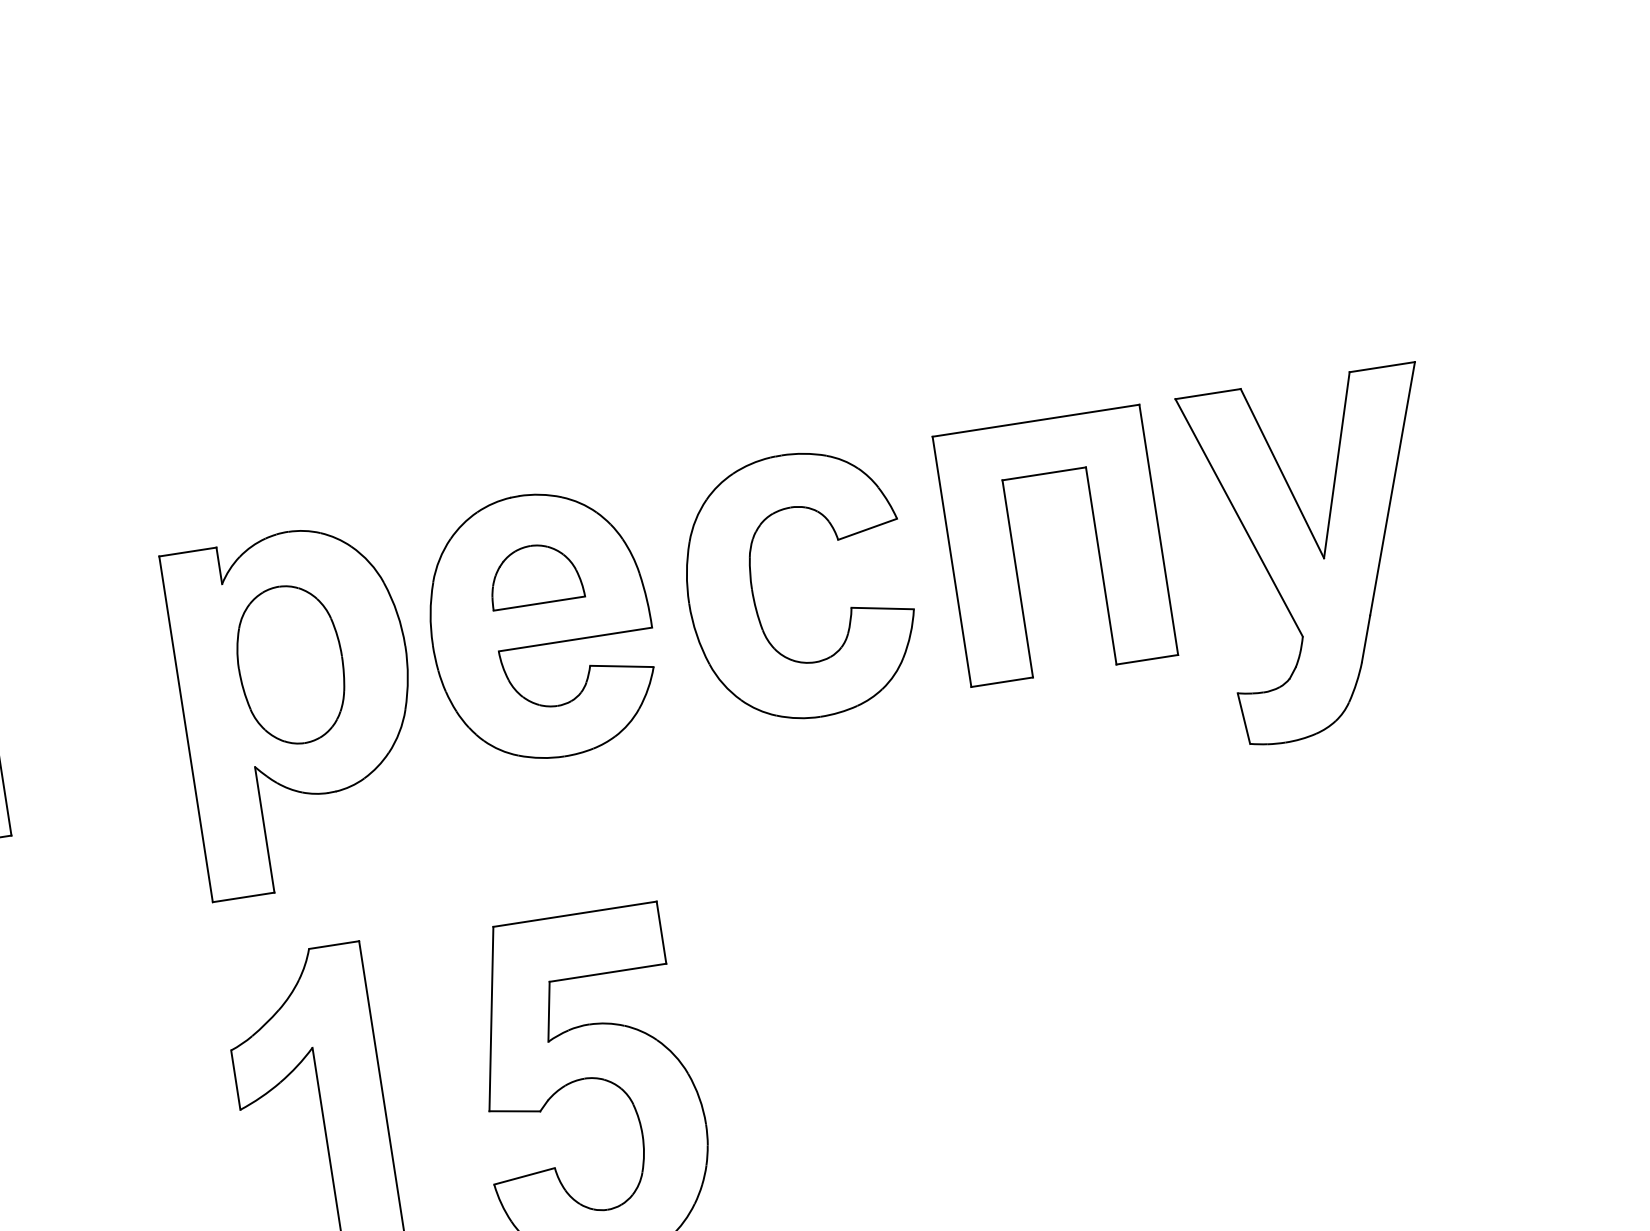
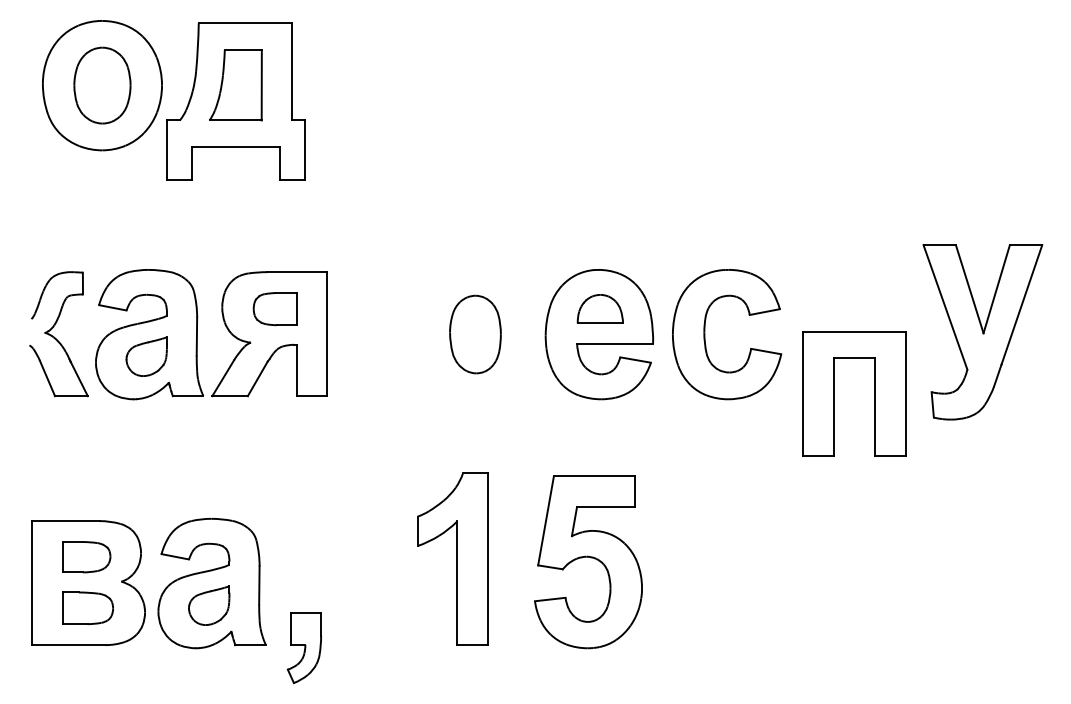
part: (1014, 550) -> (834, 393), moved
part: (1321, 556) -> (982, 332), moved
part: (299, 709) -> (476, 356), removed

